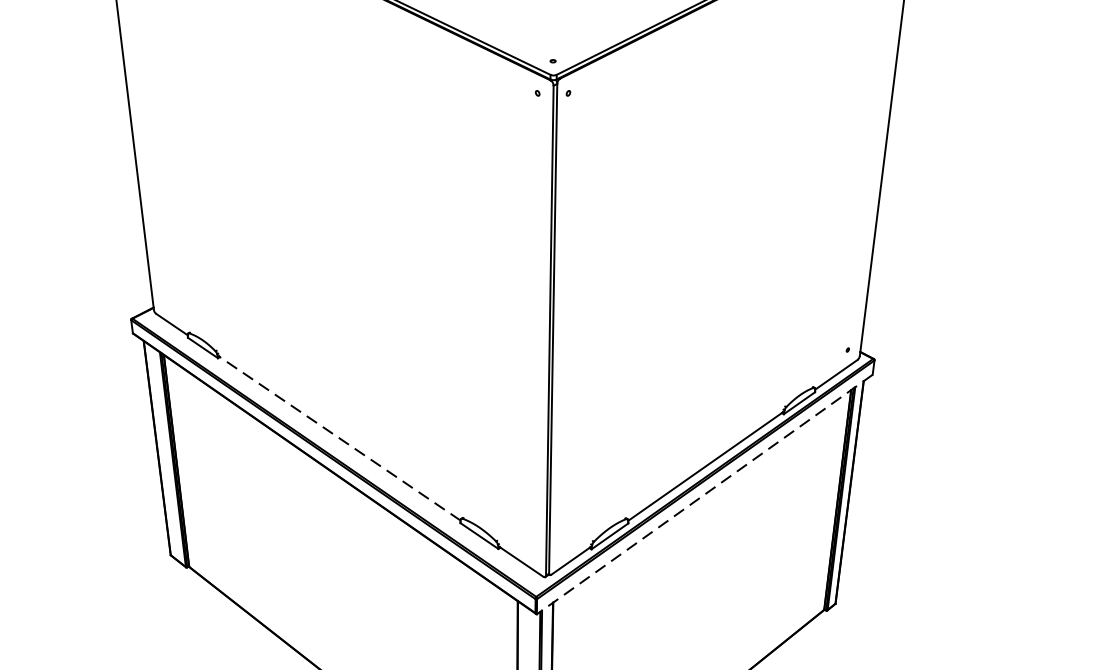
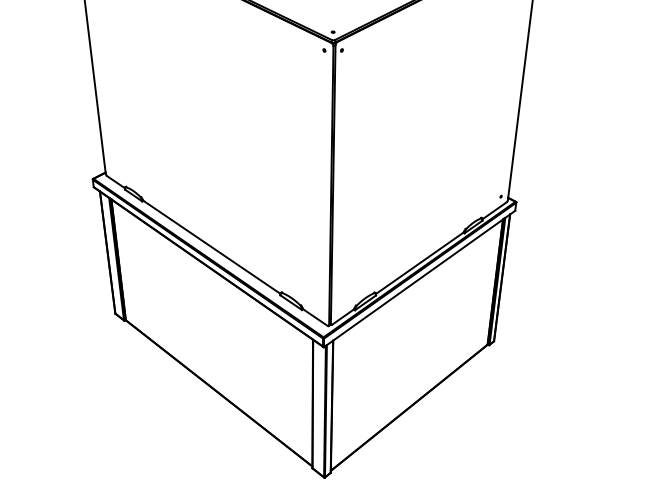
line: (339, 437) -> (211, 246), dashed -> solid
line: (704, 495) -> (419, 279), dashed -> solid

